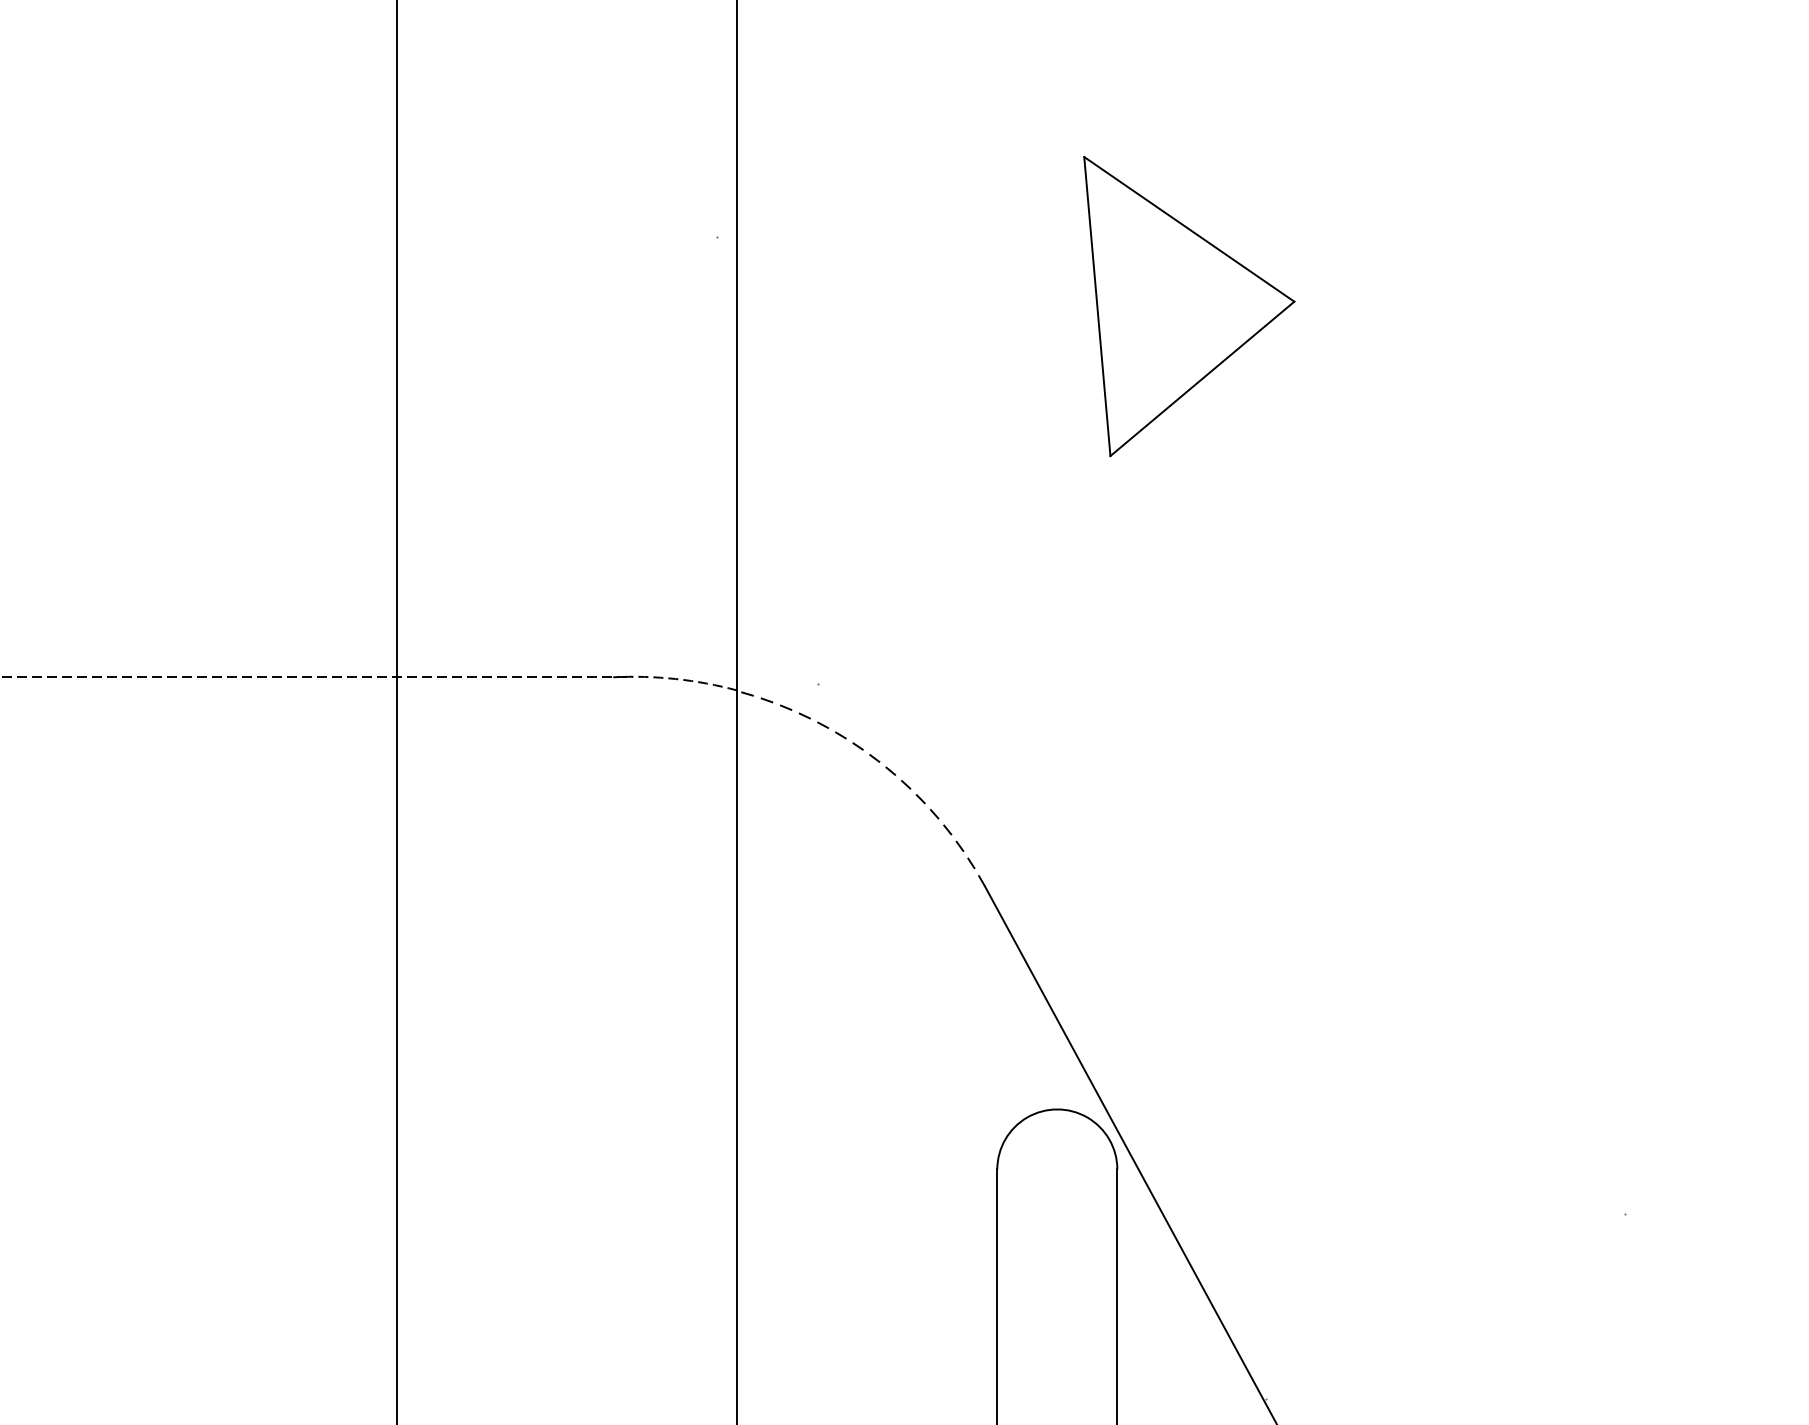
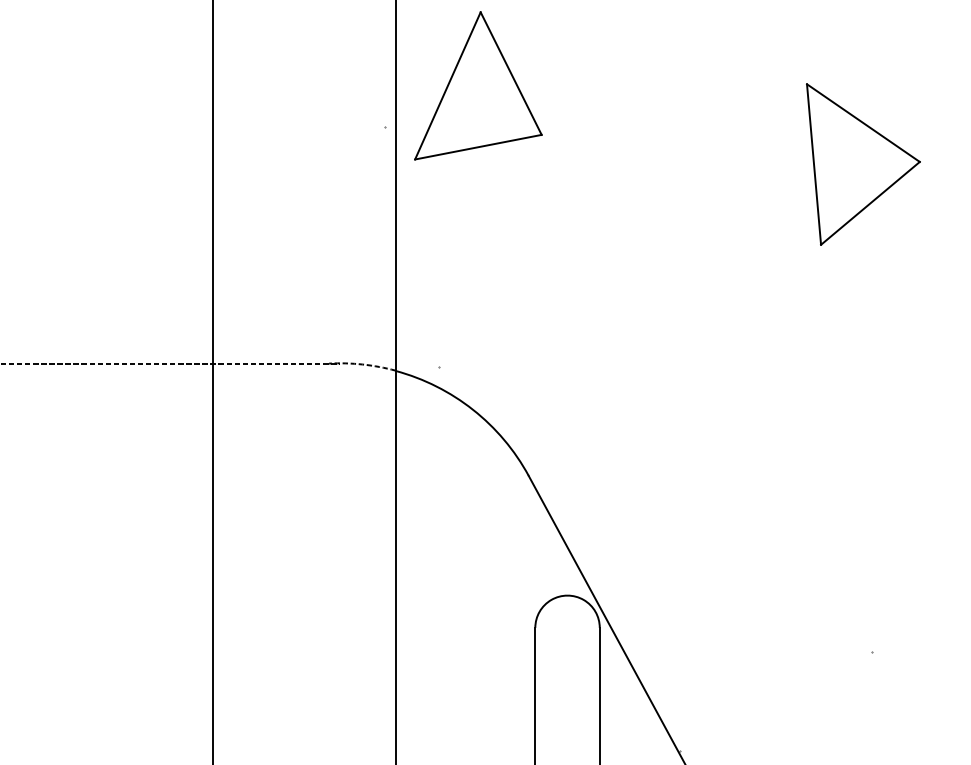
part: (891, 159) -> (478, 85), added
part: (1189, 306) -> (863, 164), moved
arc: (882, 762) -> (473, 409), dashed -> solid

